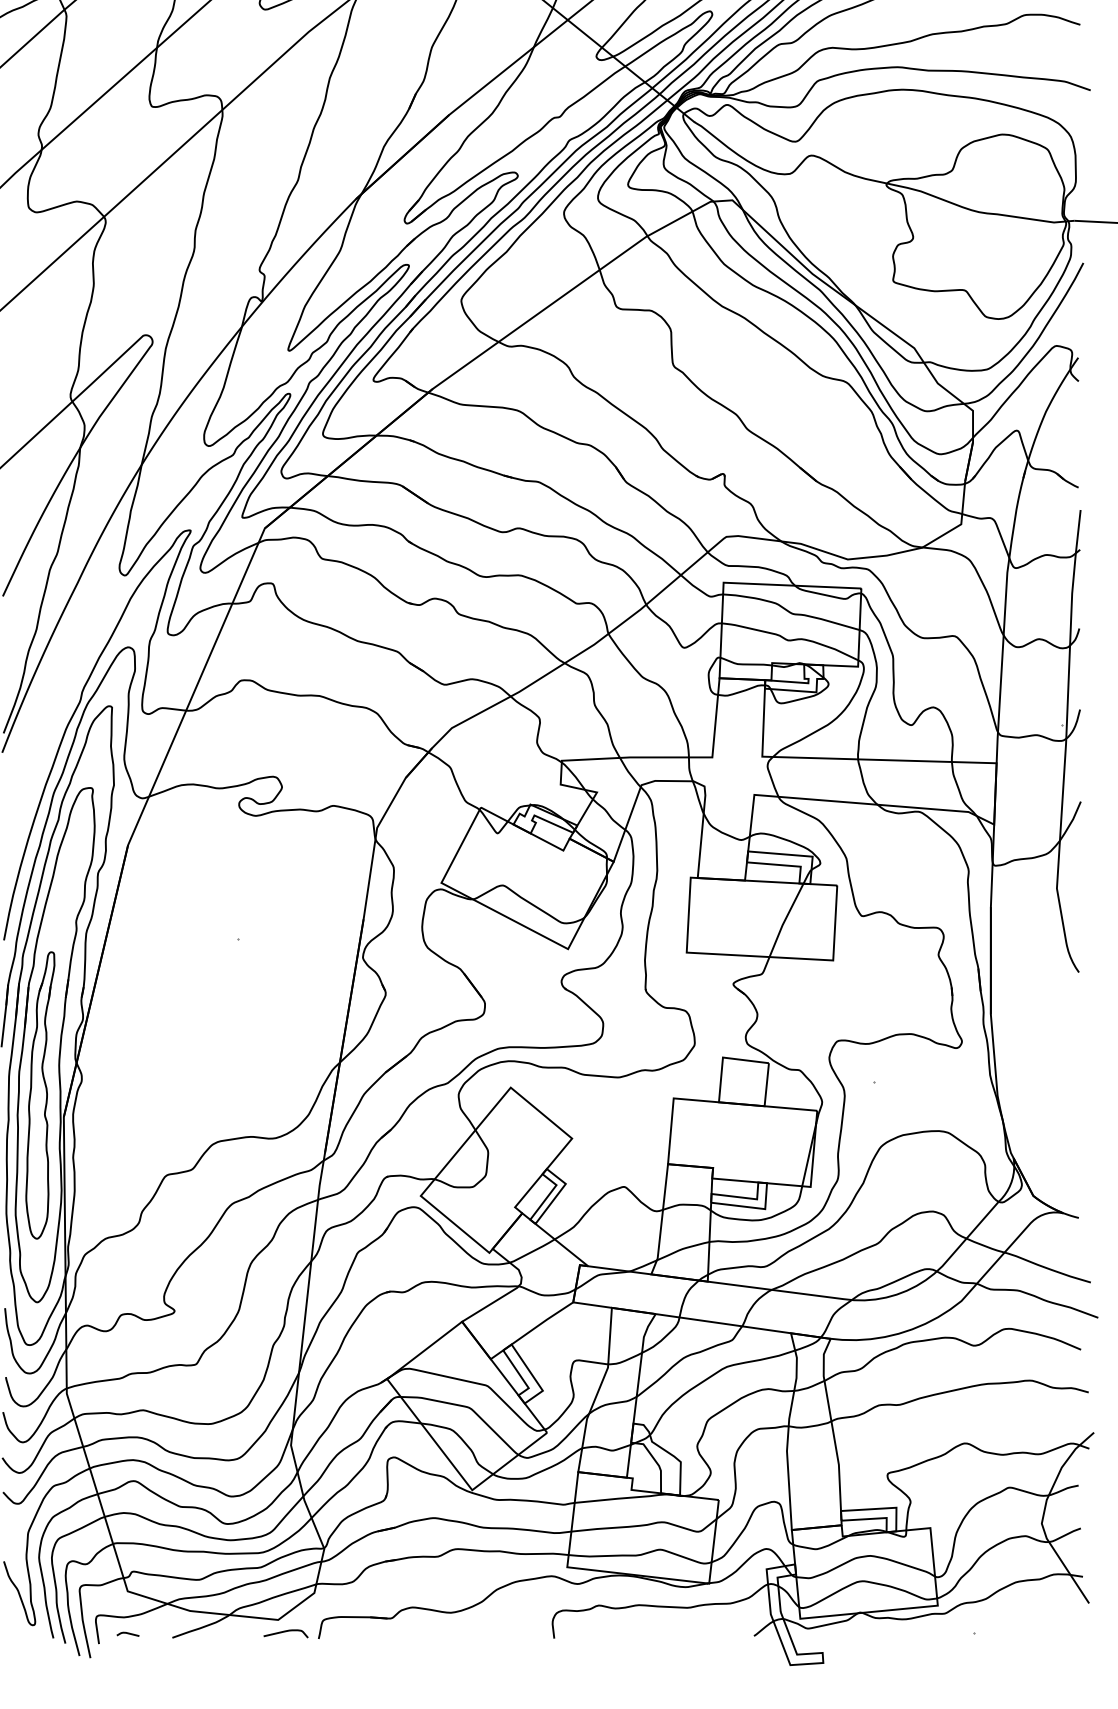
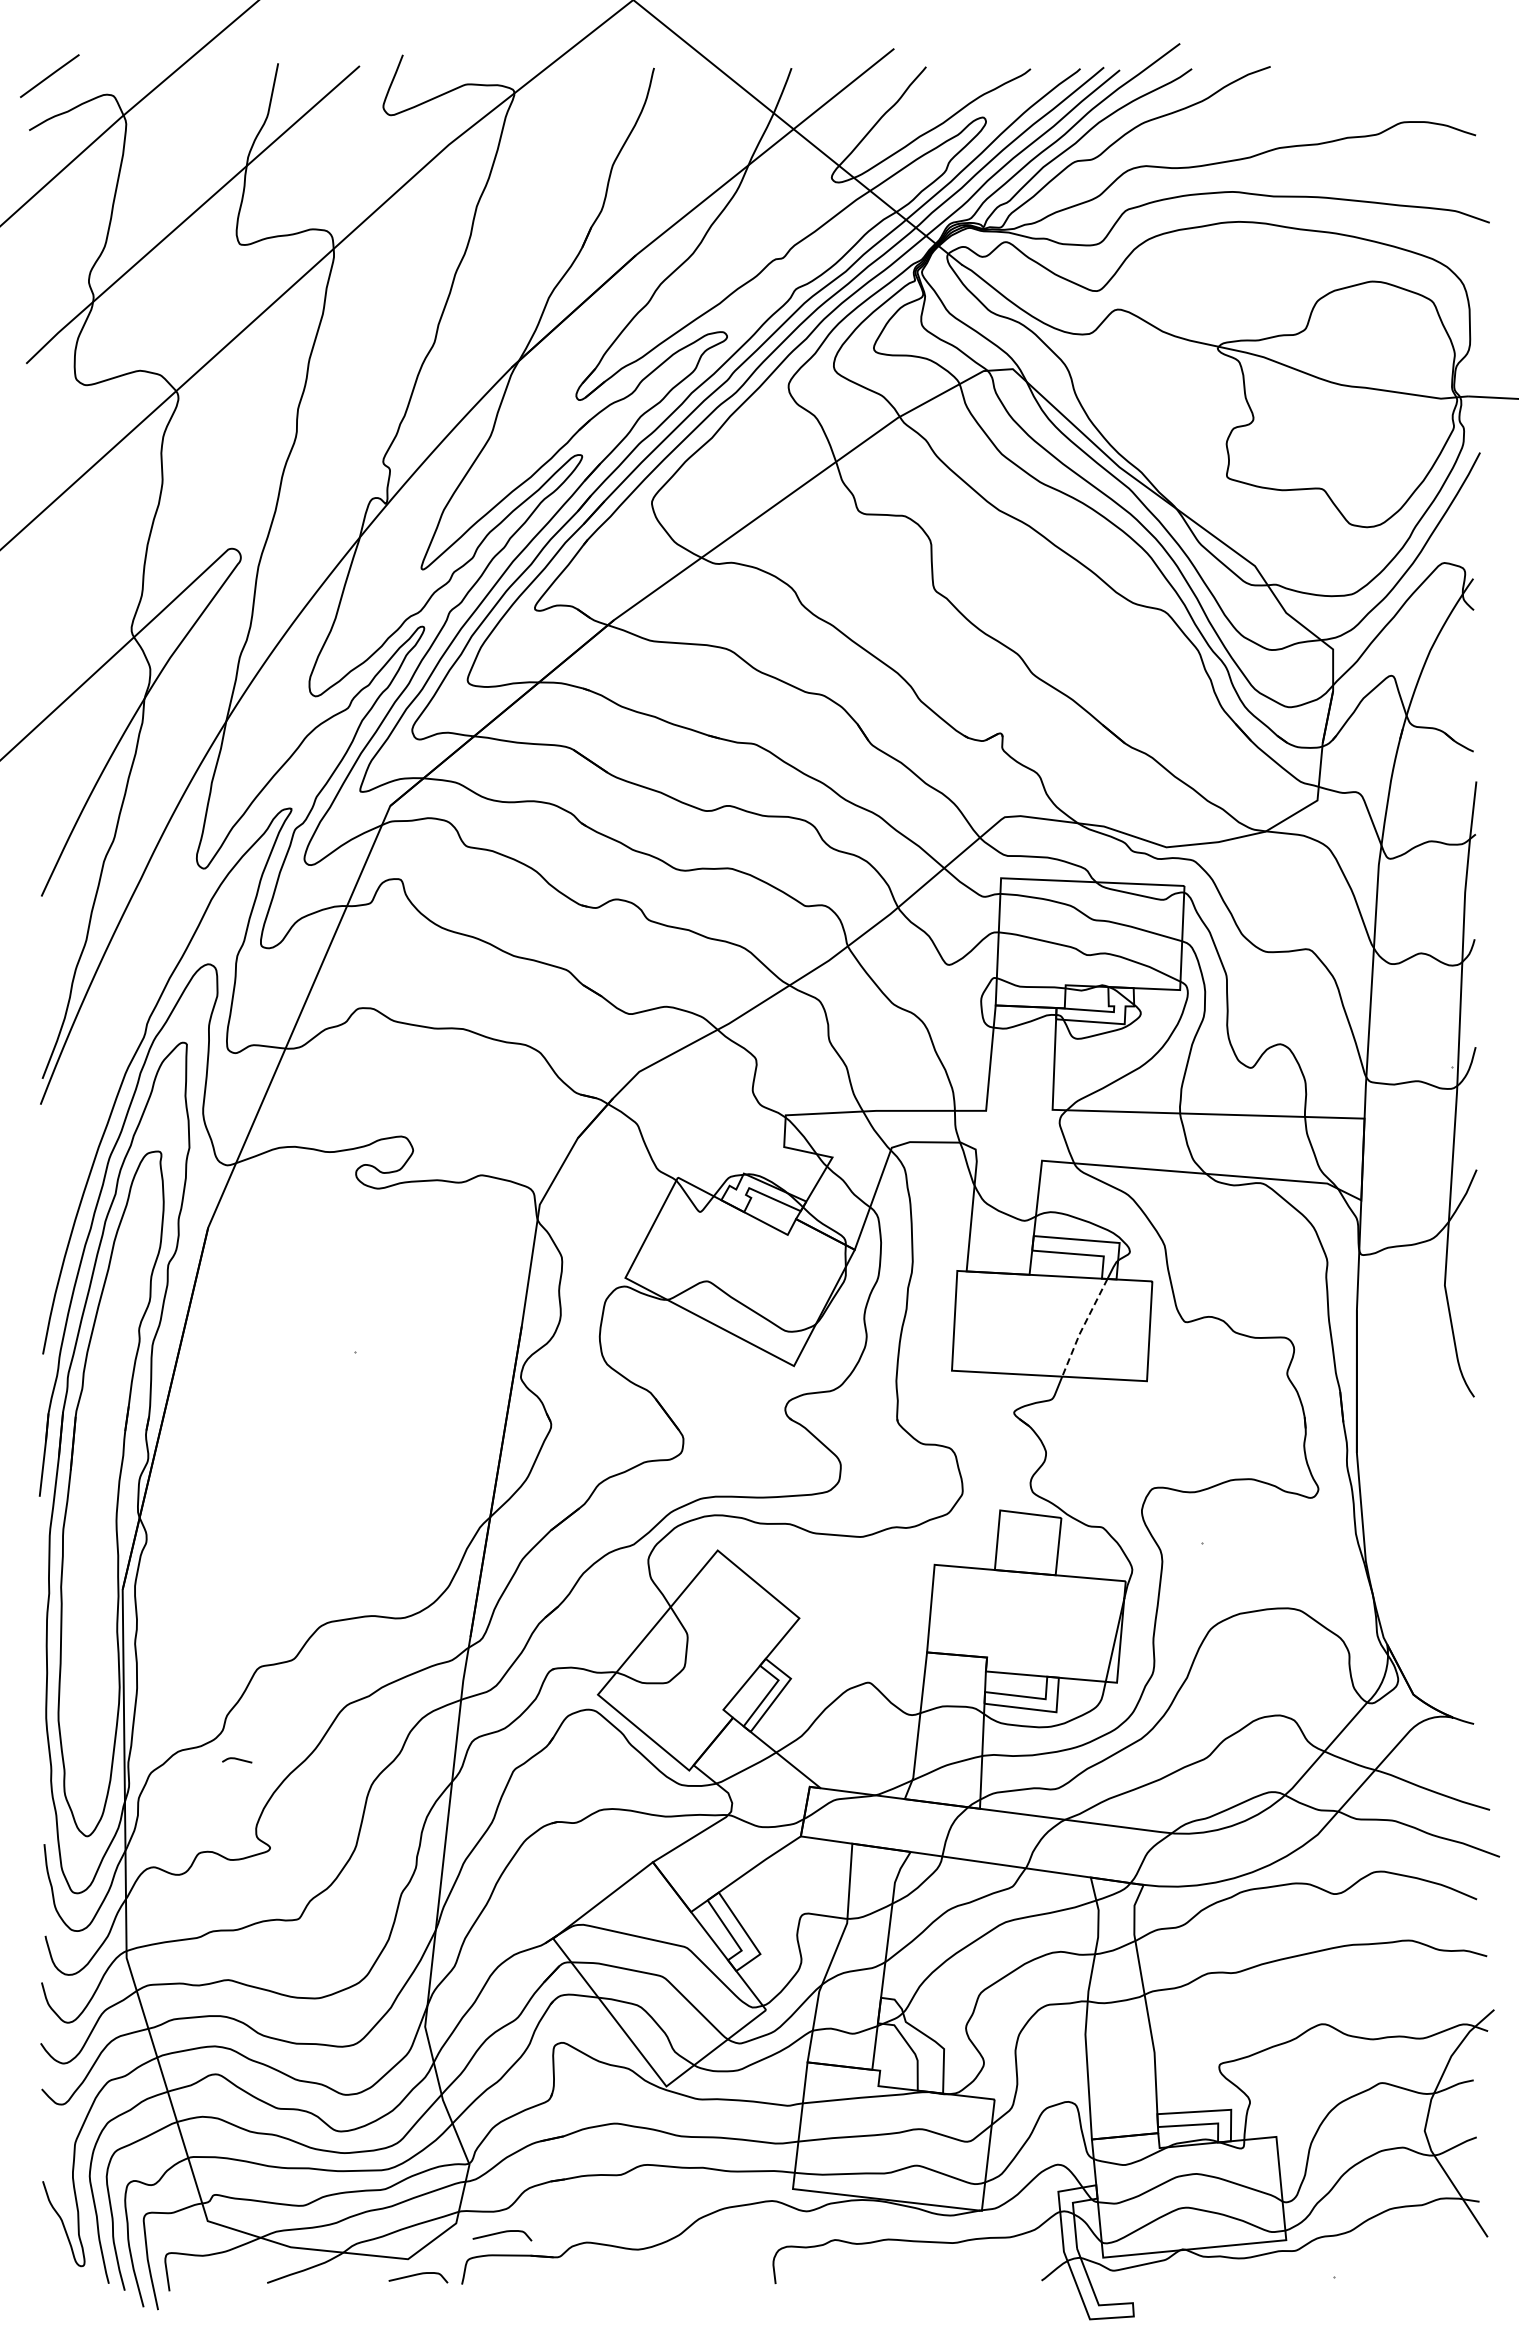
line: (785, 920) -> (1083, 1327), solid -> dashed
part: (40, 1095) -> (91, 1560), removed
curve: (349, 1600) -> (502, 2233), added
curve: (128, 1633) -> (237, 1759), moved

